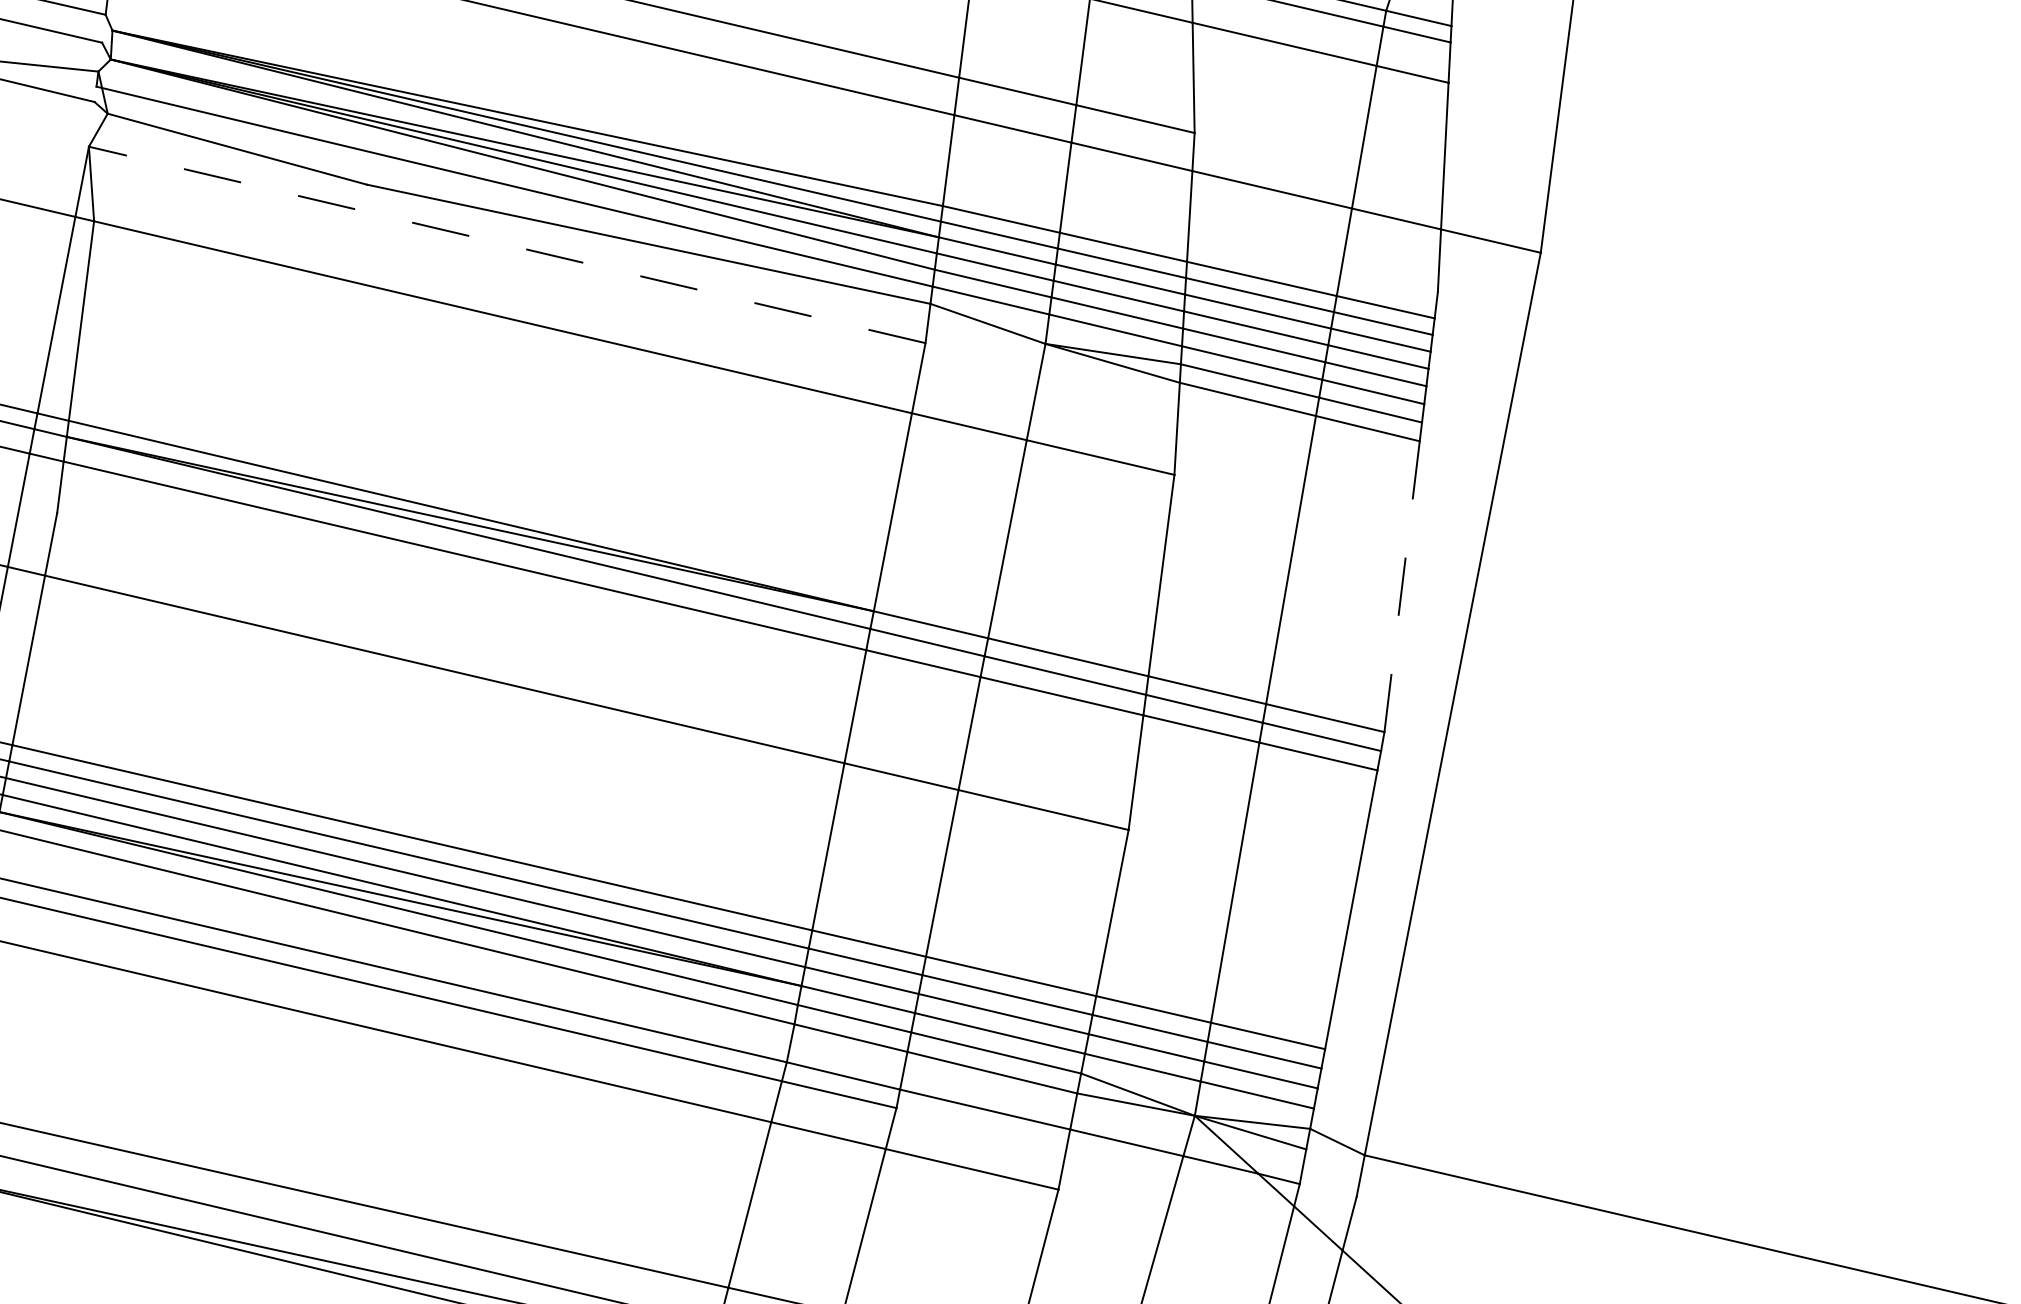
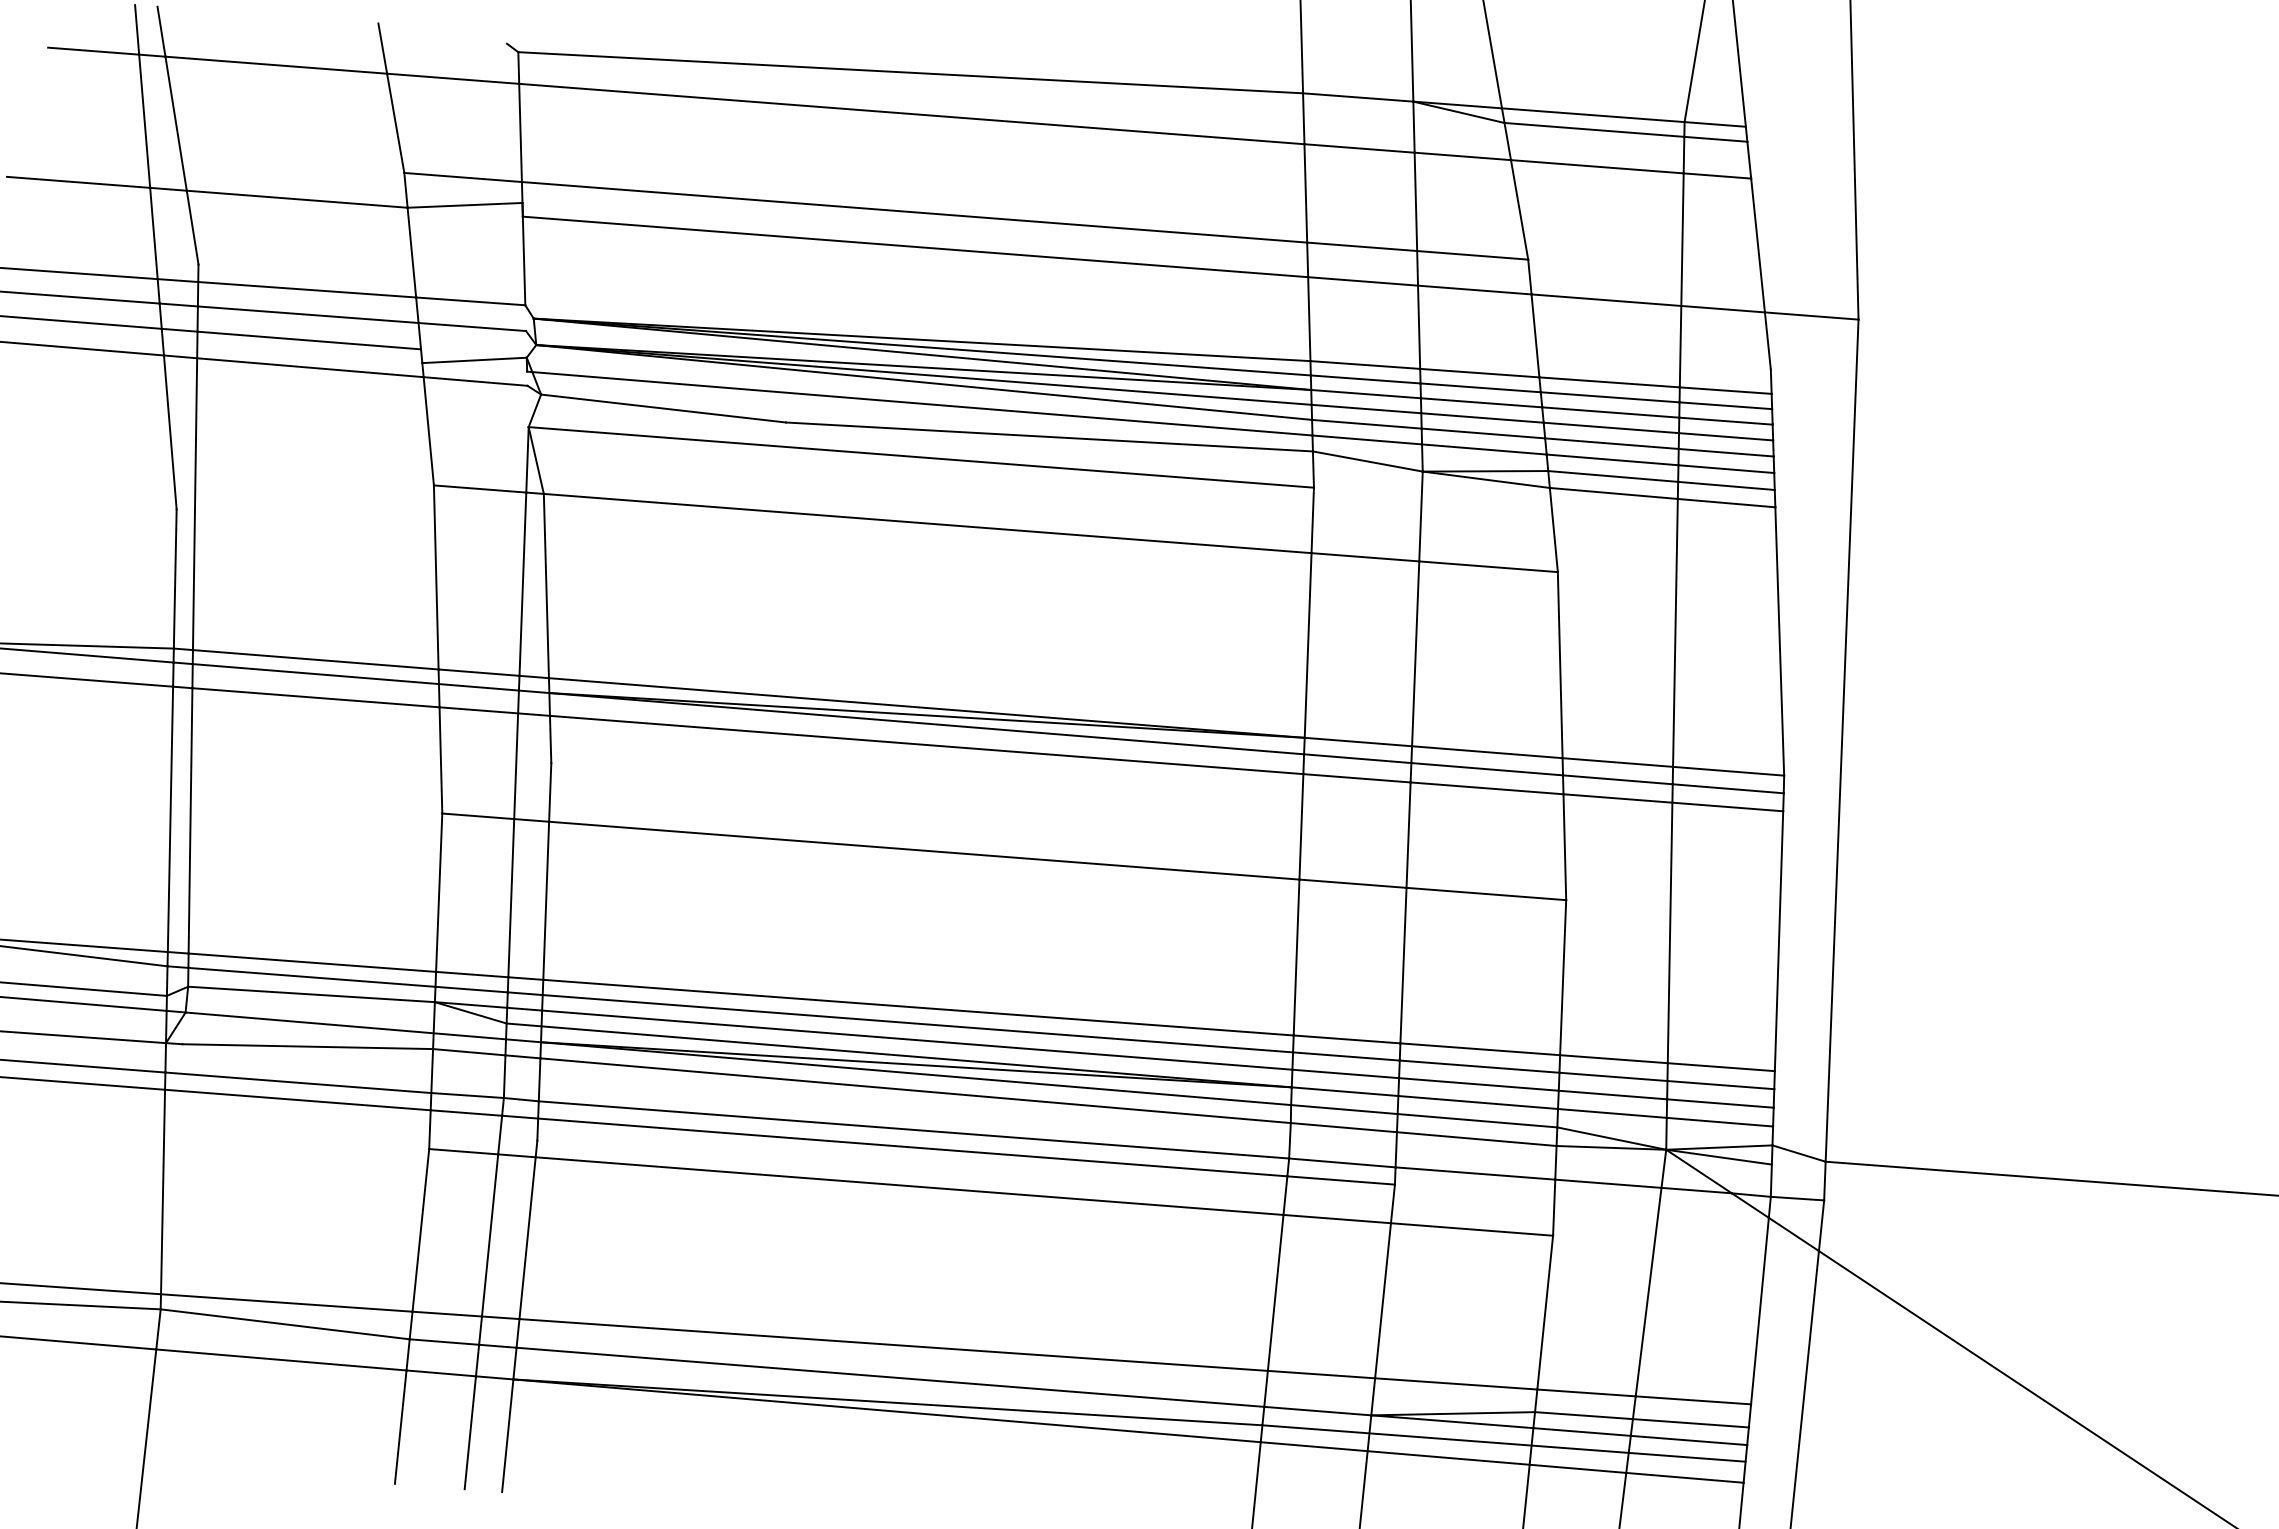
line: (507, 245) -> (921, 457), dashed -> solid
line: (1401, 586) -> (1779, 641), dashed -> solid
line: (1328, 1190) -> (1797, 1198), added

